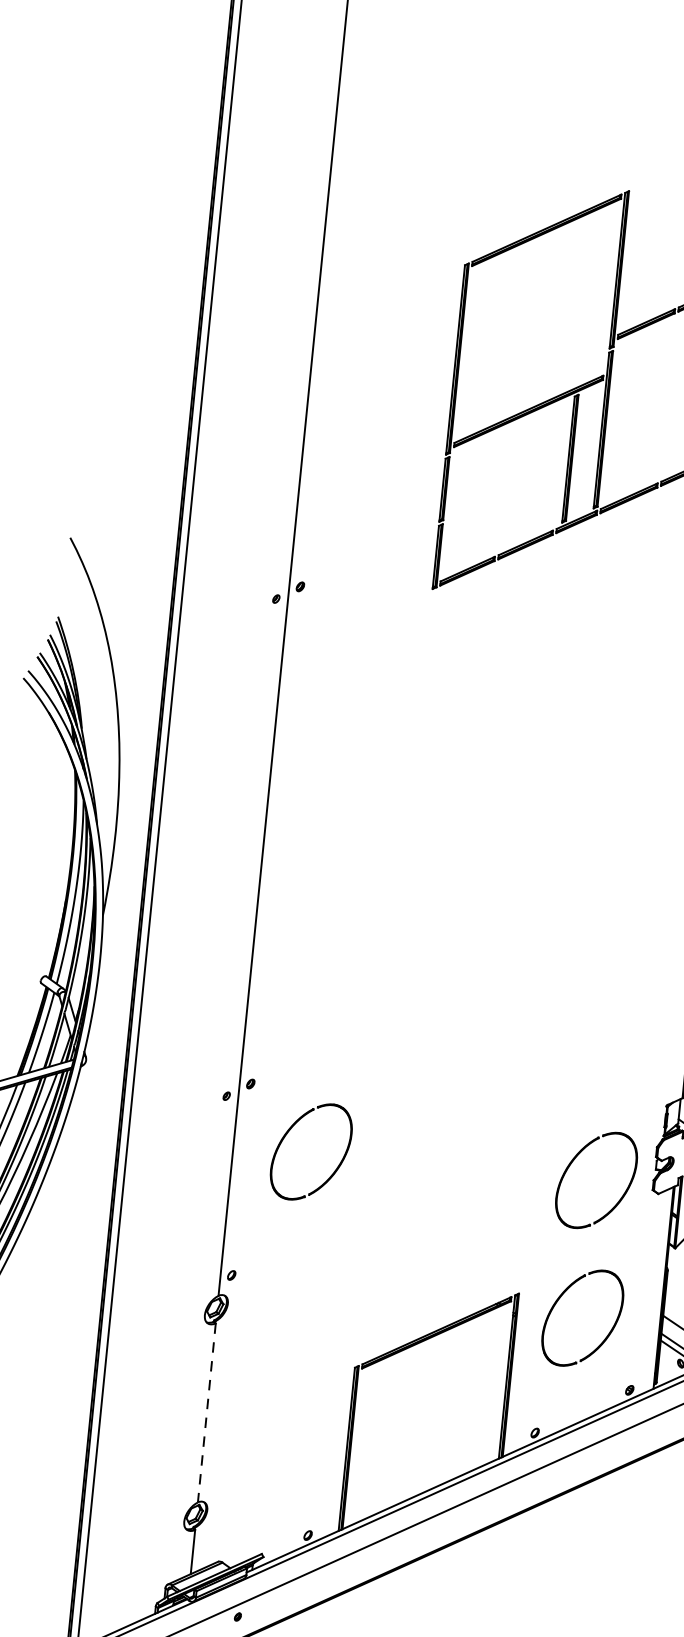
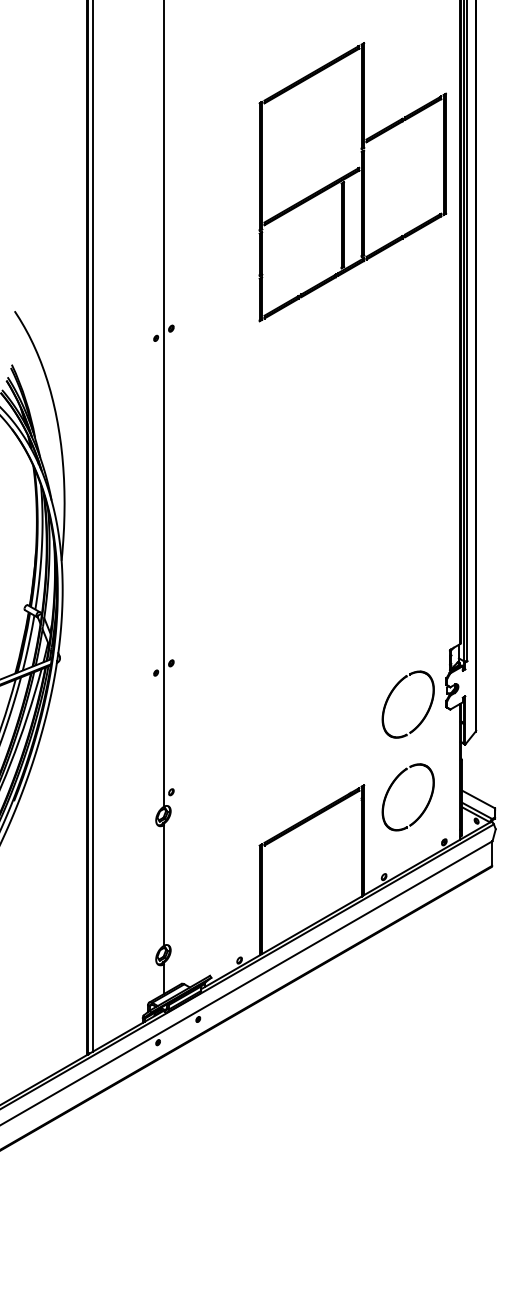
part: (286, 1137) -> (198, 696), removed
line: (206, 1414) -> (163, 886), dashed -> solid

